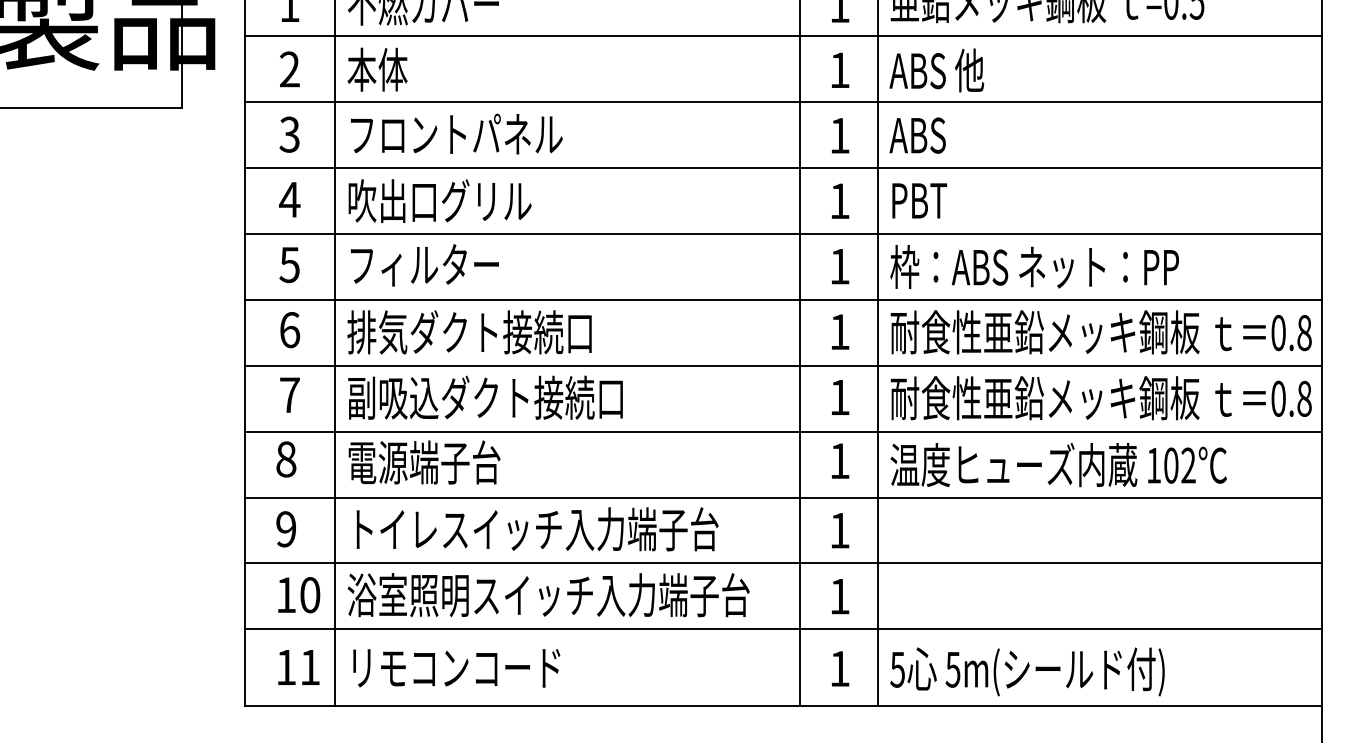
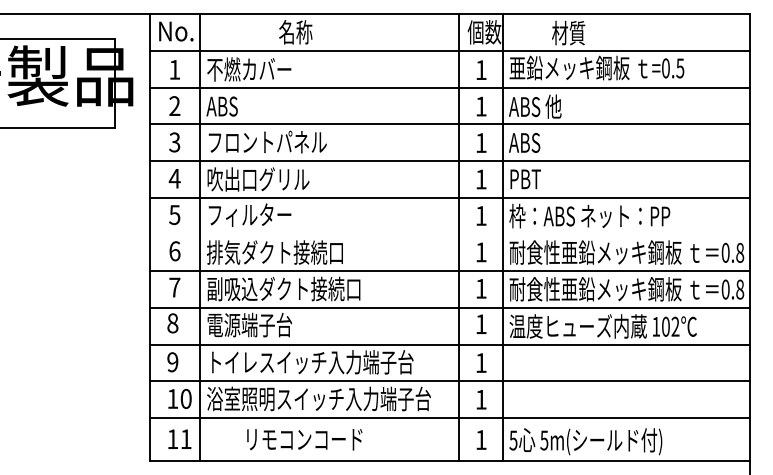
text: (377, 70) -> (223, 106), 本体 -> ABS
line: (782, 299) -> (449, 234), removed
text: (456, 667) -> (304, 439), moved

